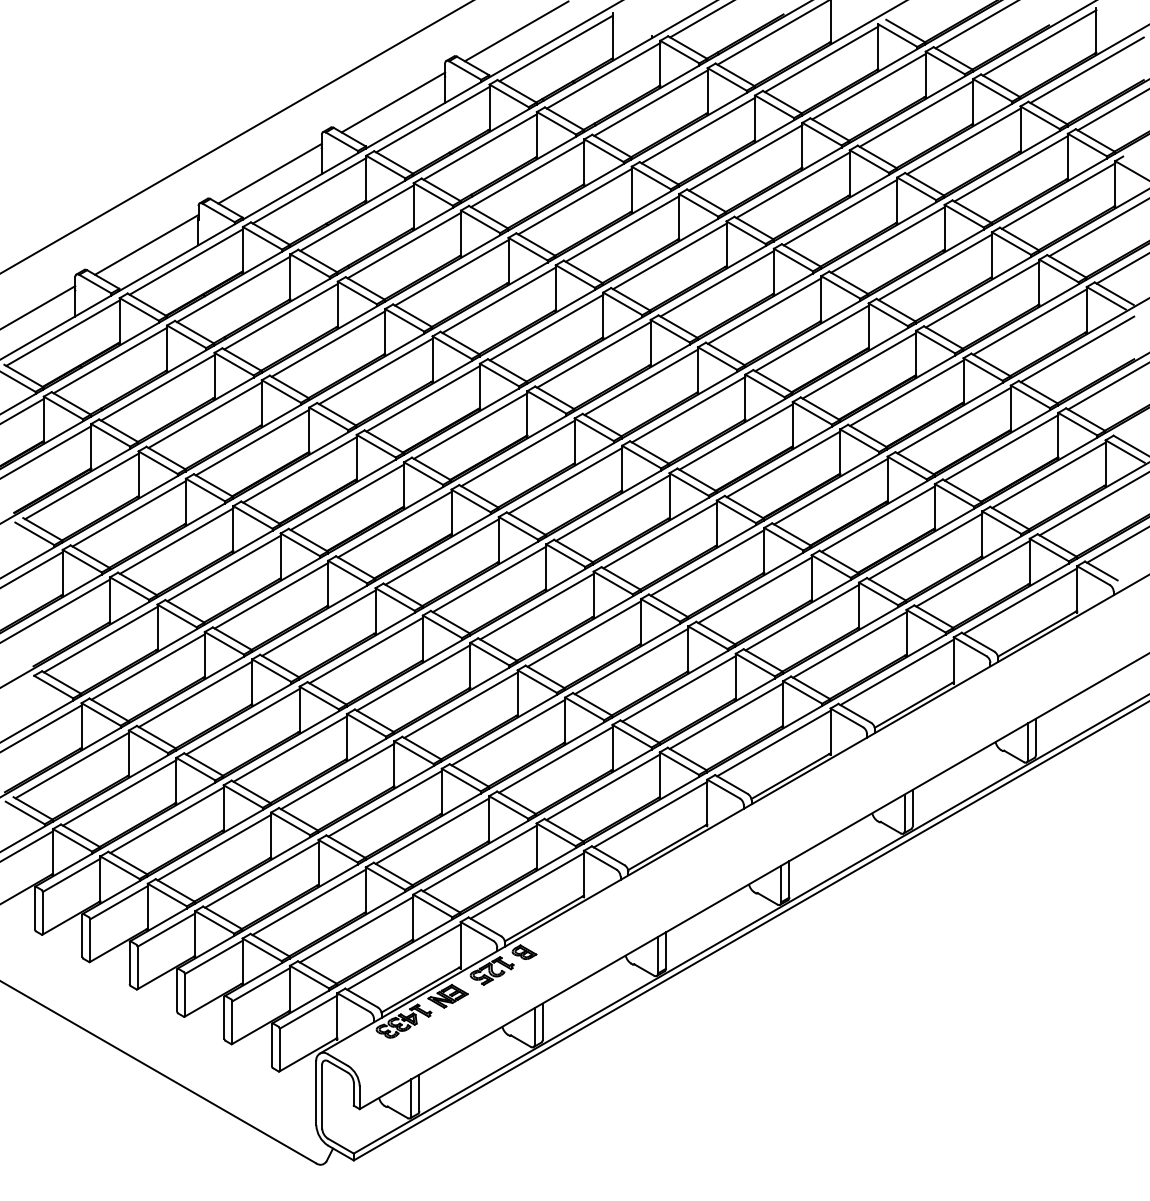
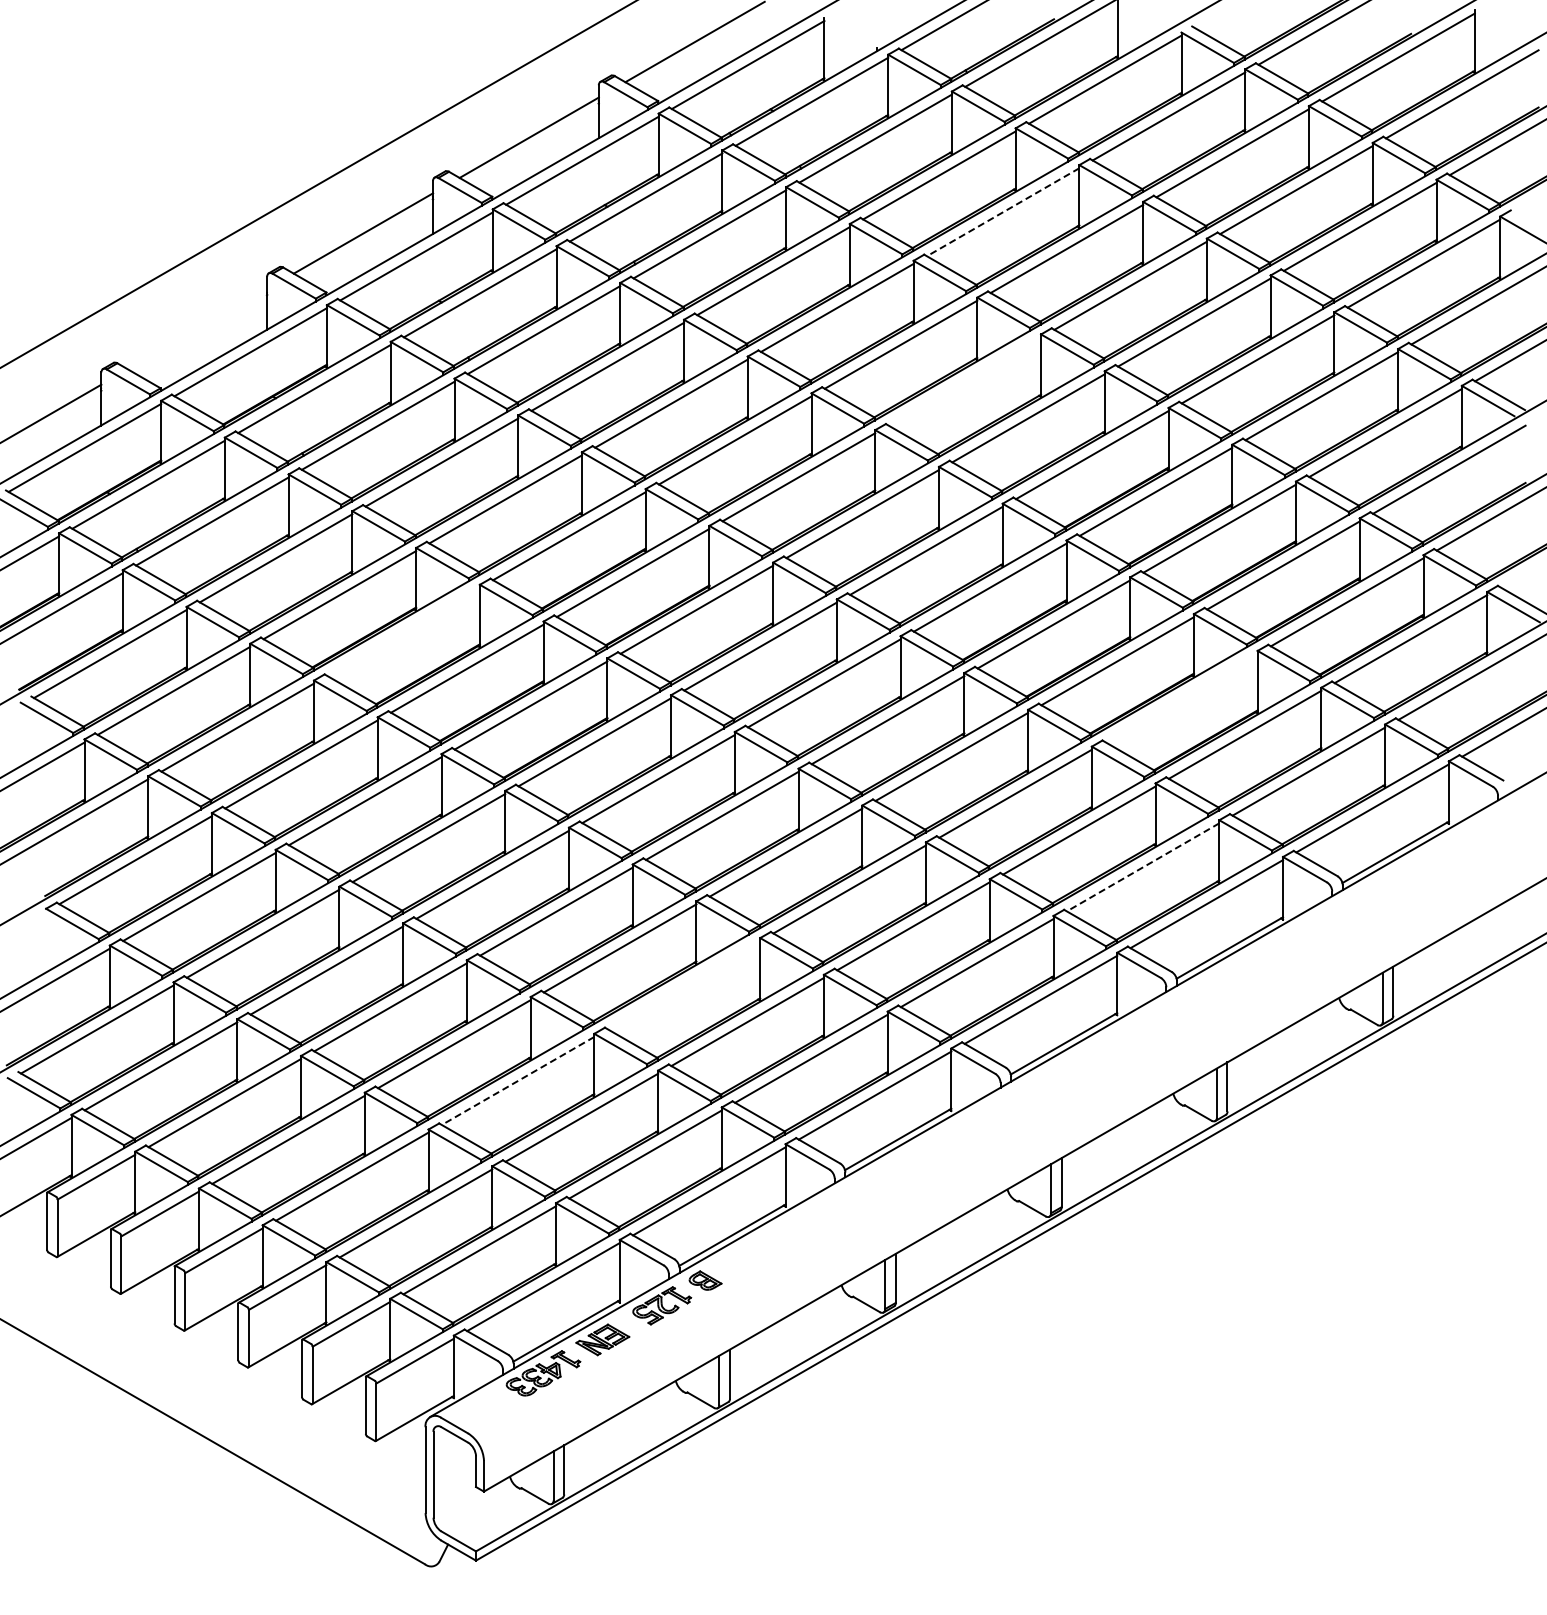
line: (745, 158) -> (1002, 212), solid -> dashed
line: (146, 245) -> (197, 329), removed
line: (717, 283) -> (964, 381), removed
line: (299, 469) -> (403, 631), removed
line: (878, 518) -> (1181, 697), removed
line: (849, 645) -> (1142, 867), solid -> dashed
line: (508, 732) -> (683, 985), removed
line: (384, 804) -> (517, 1081), solid -> dashed

